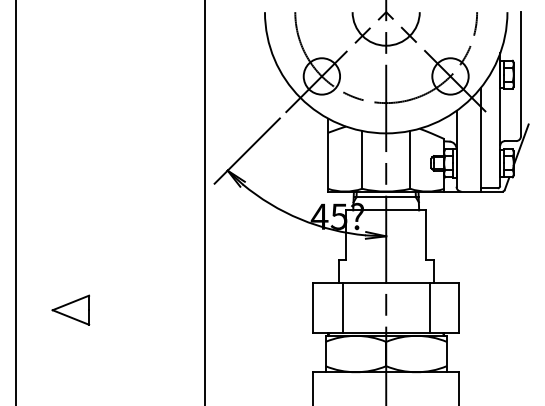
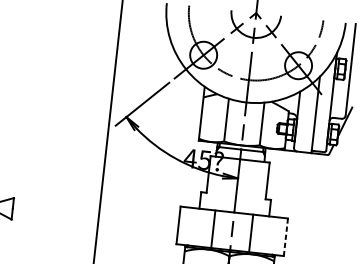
line: (342, 307) -> (213, 228), moved
line: (429, 307) -> (250, 233), moved
line: (458, 308) -> (285, 237), solid -> dashed

